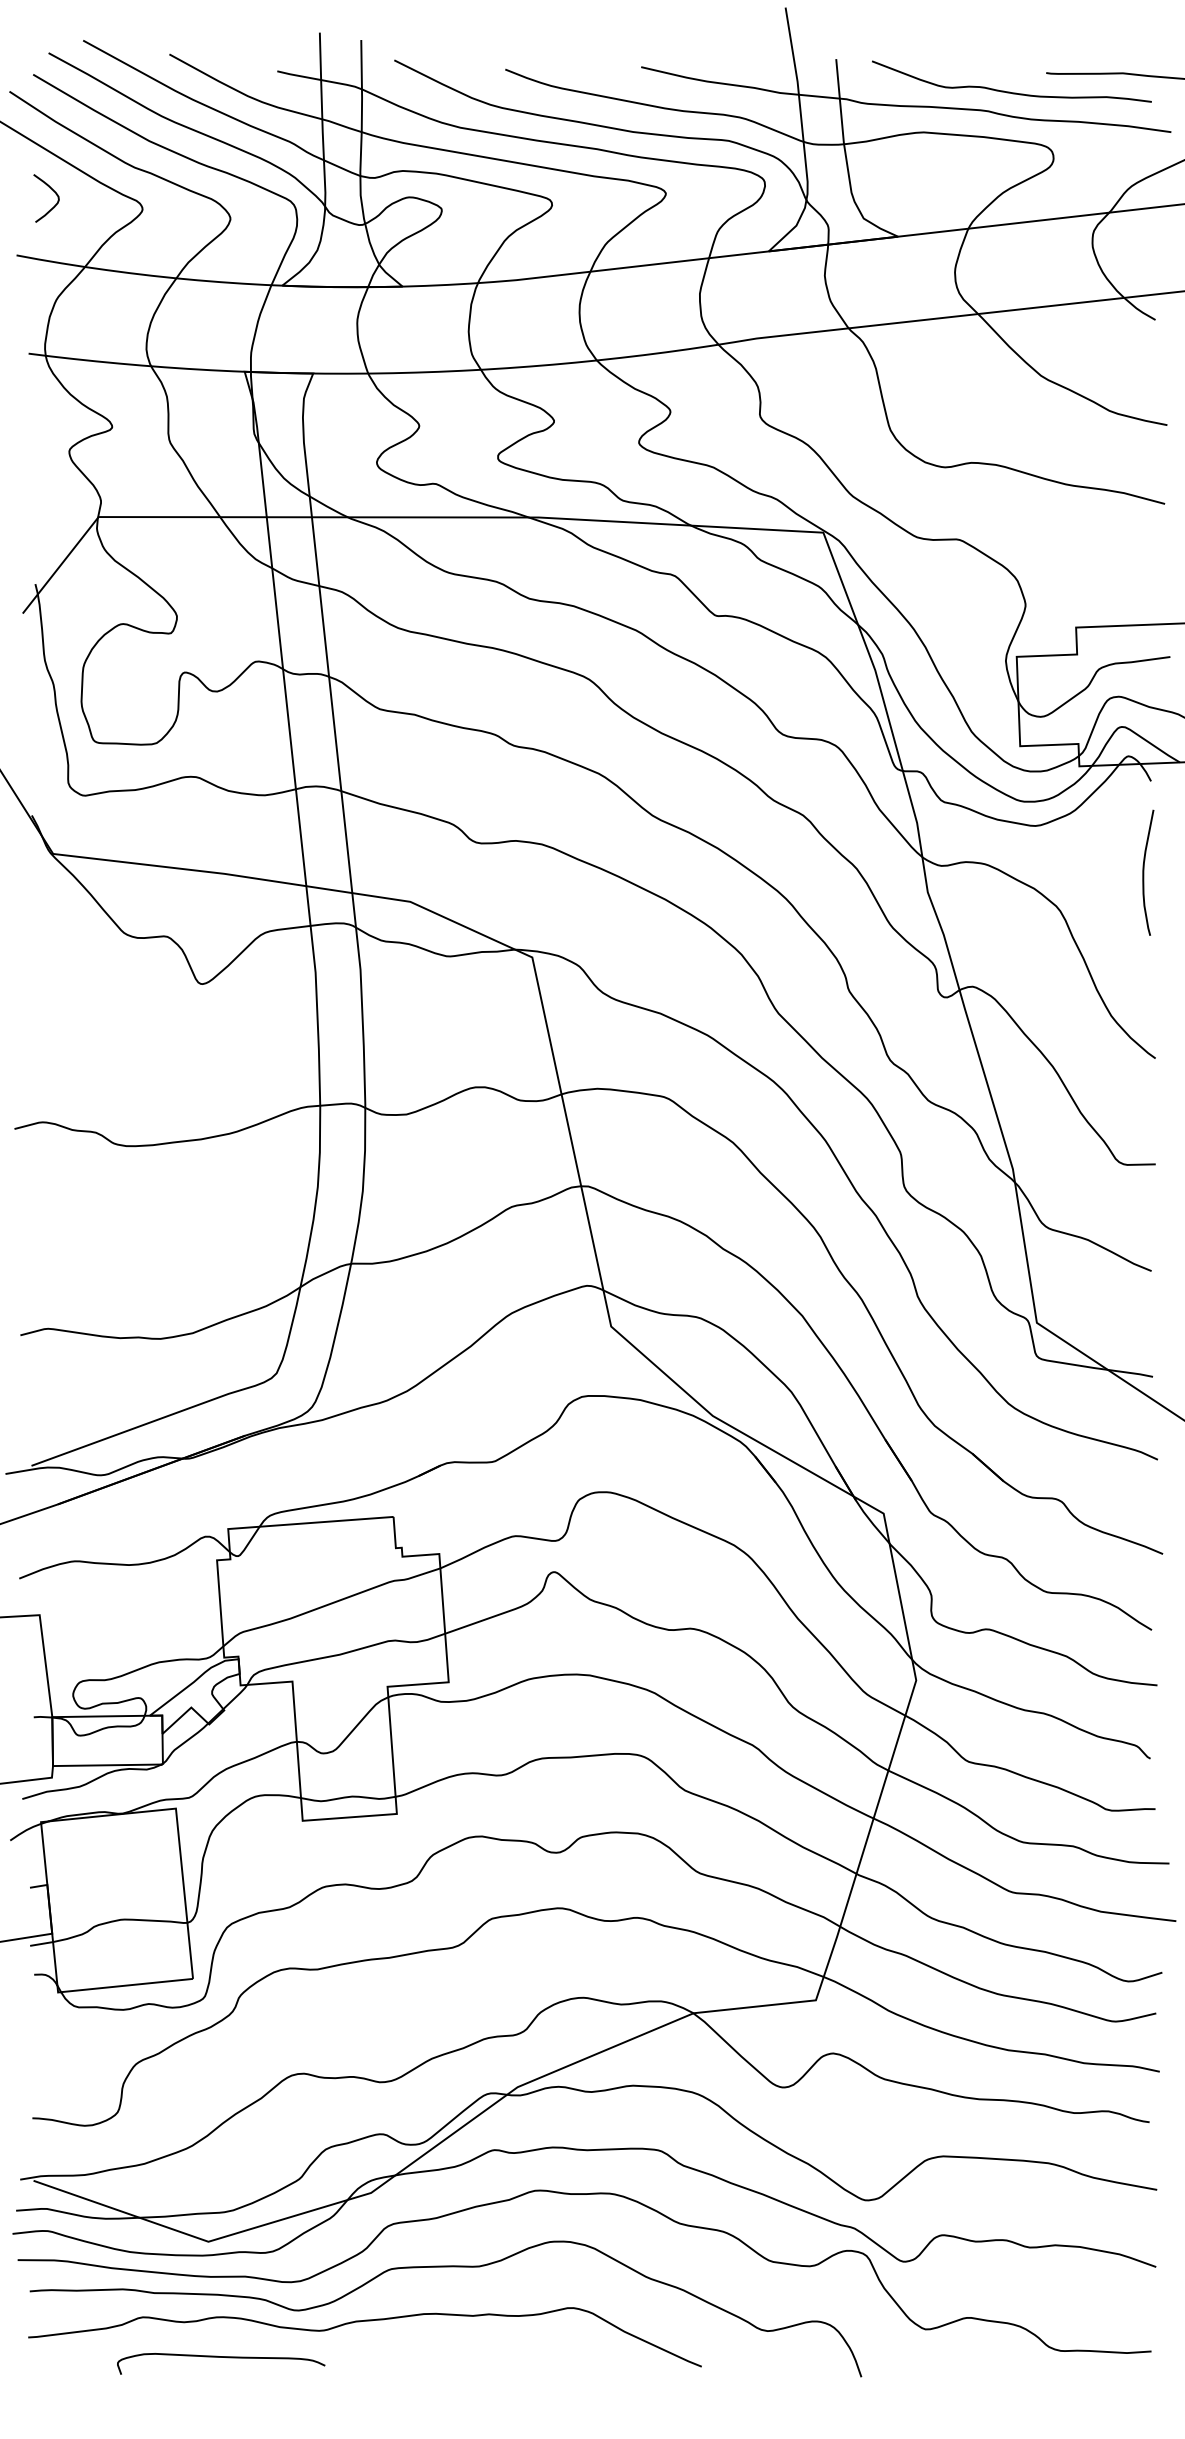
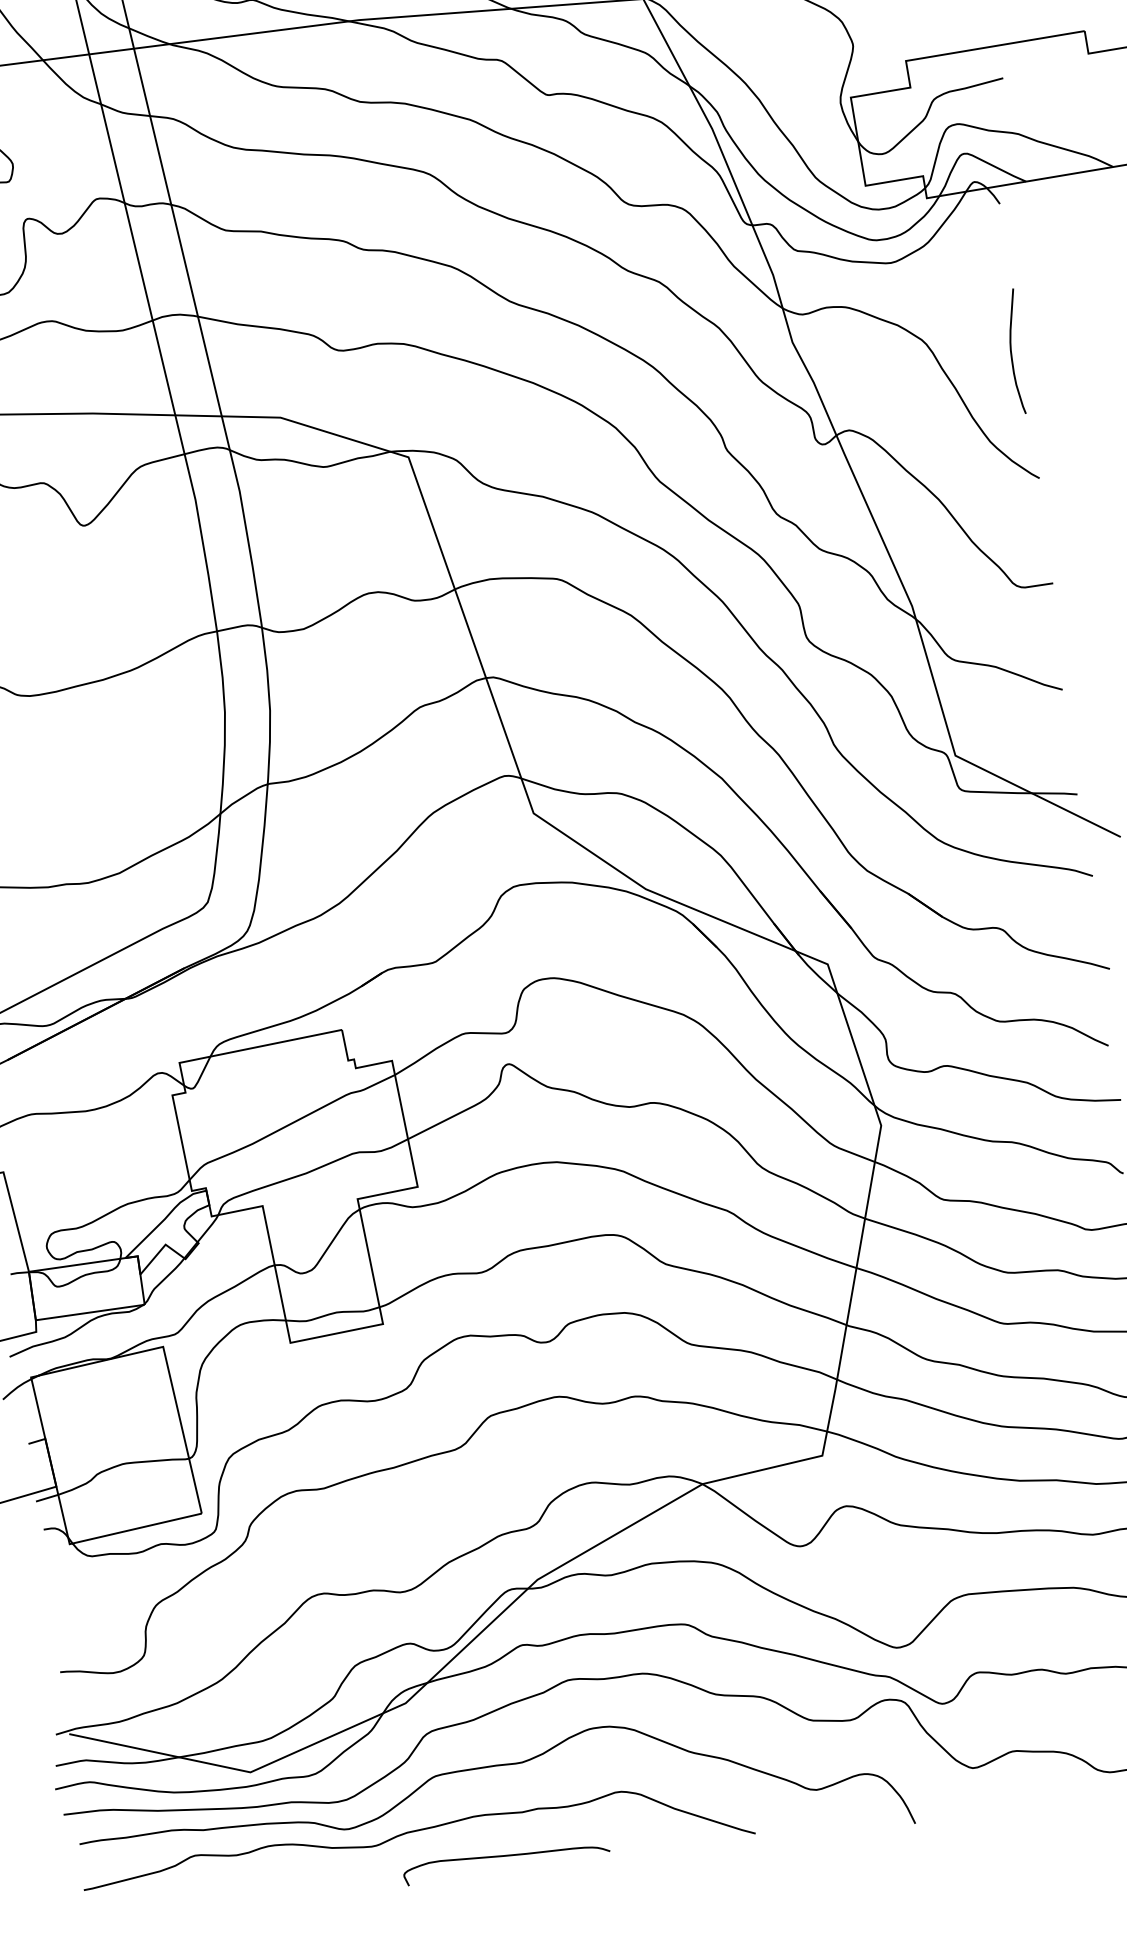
curve: (1144, 872) -> (1012, 351), moved
curve: (221, 2357) -> (506, 1856), moved

